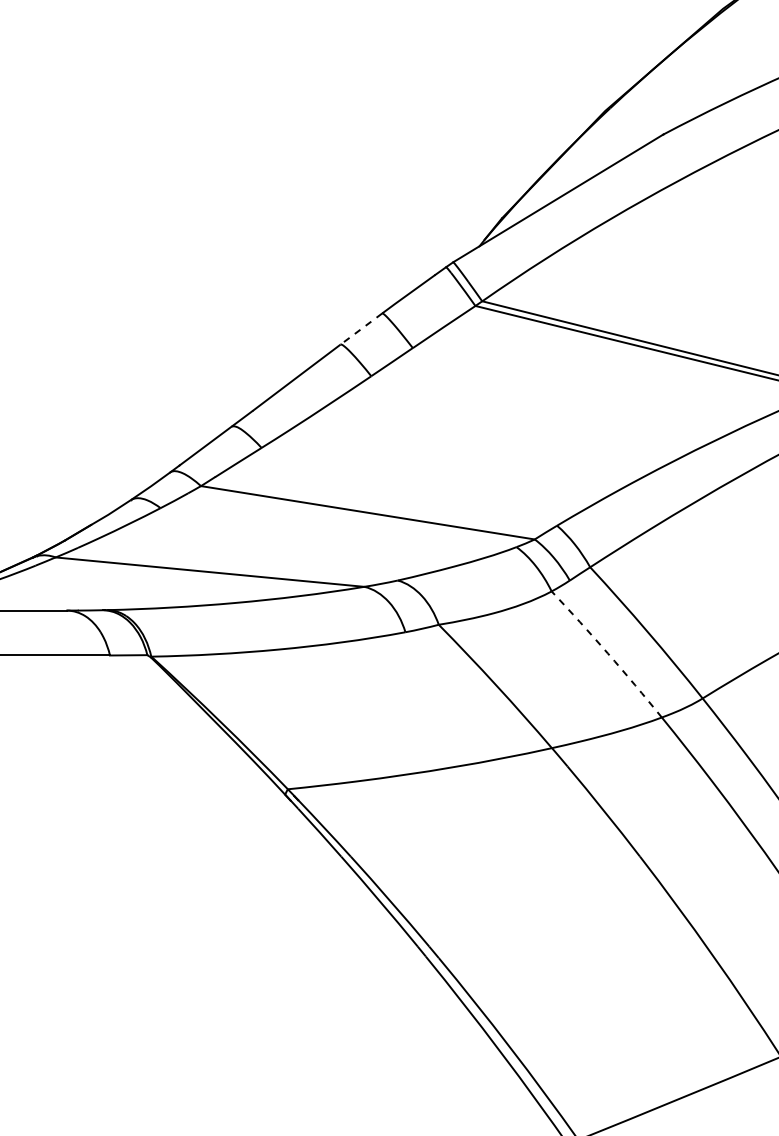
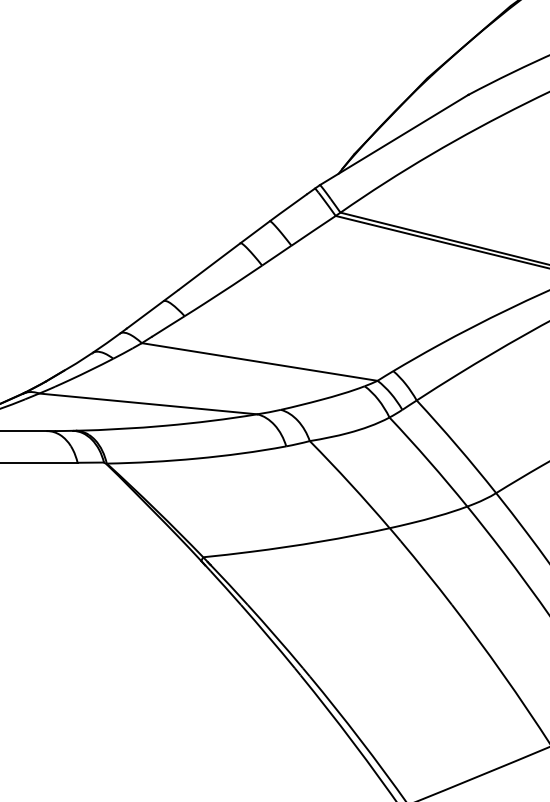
line: (361, 329) -> (255, 232), dashed -> solid
arc: (607, 653) -> (428, 461), dashed -> solid

